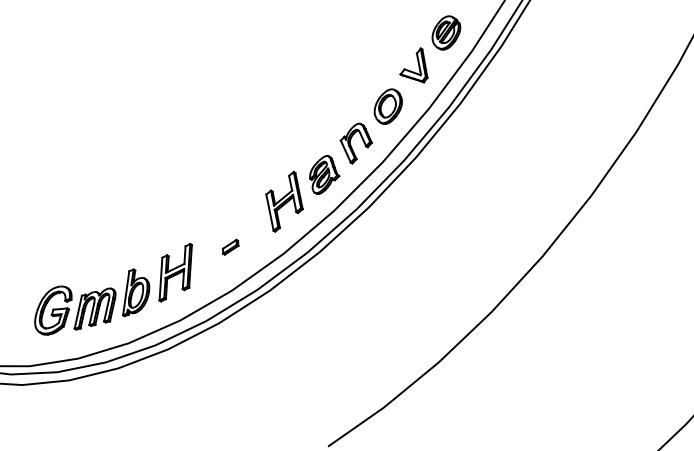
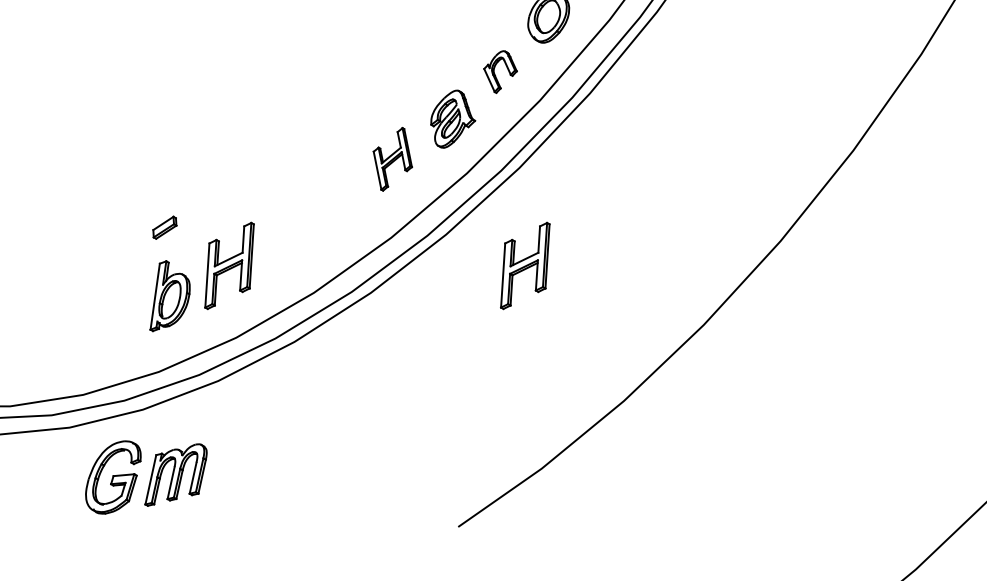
part: (355, 143) -> (499, 71), size x0.7
part: (284, 201) -> (392, 159), size x0.7
part: (230, 246) -> (164, 226), moved
part: (372, 272) -> (524, 265), added
part: (75, 310) -> (146, 477), moved

